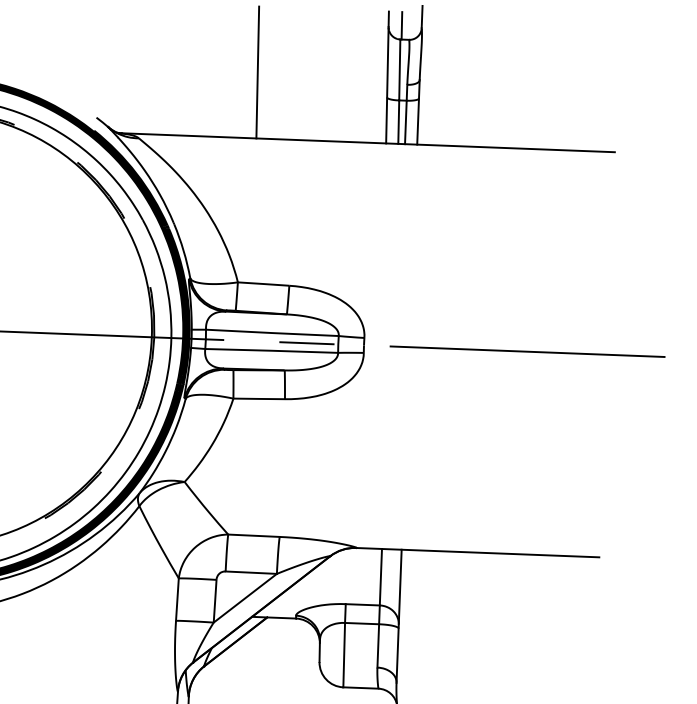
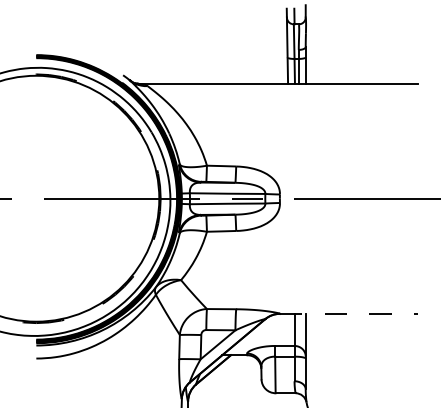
line: (257, 71) -> (213, 45), removed
line: (478, 552) -> (349, 313), solid -> dashed

